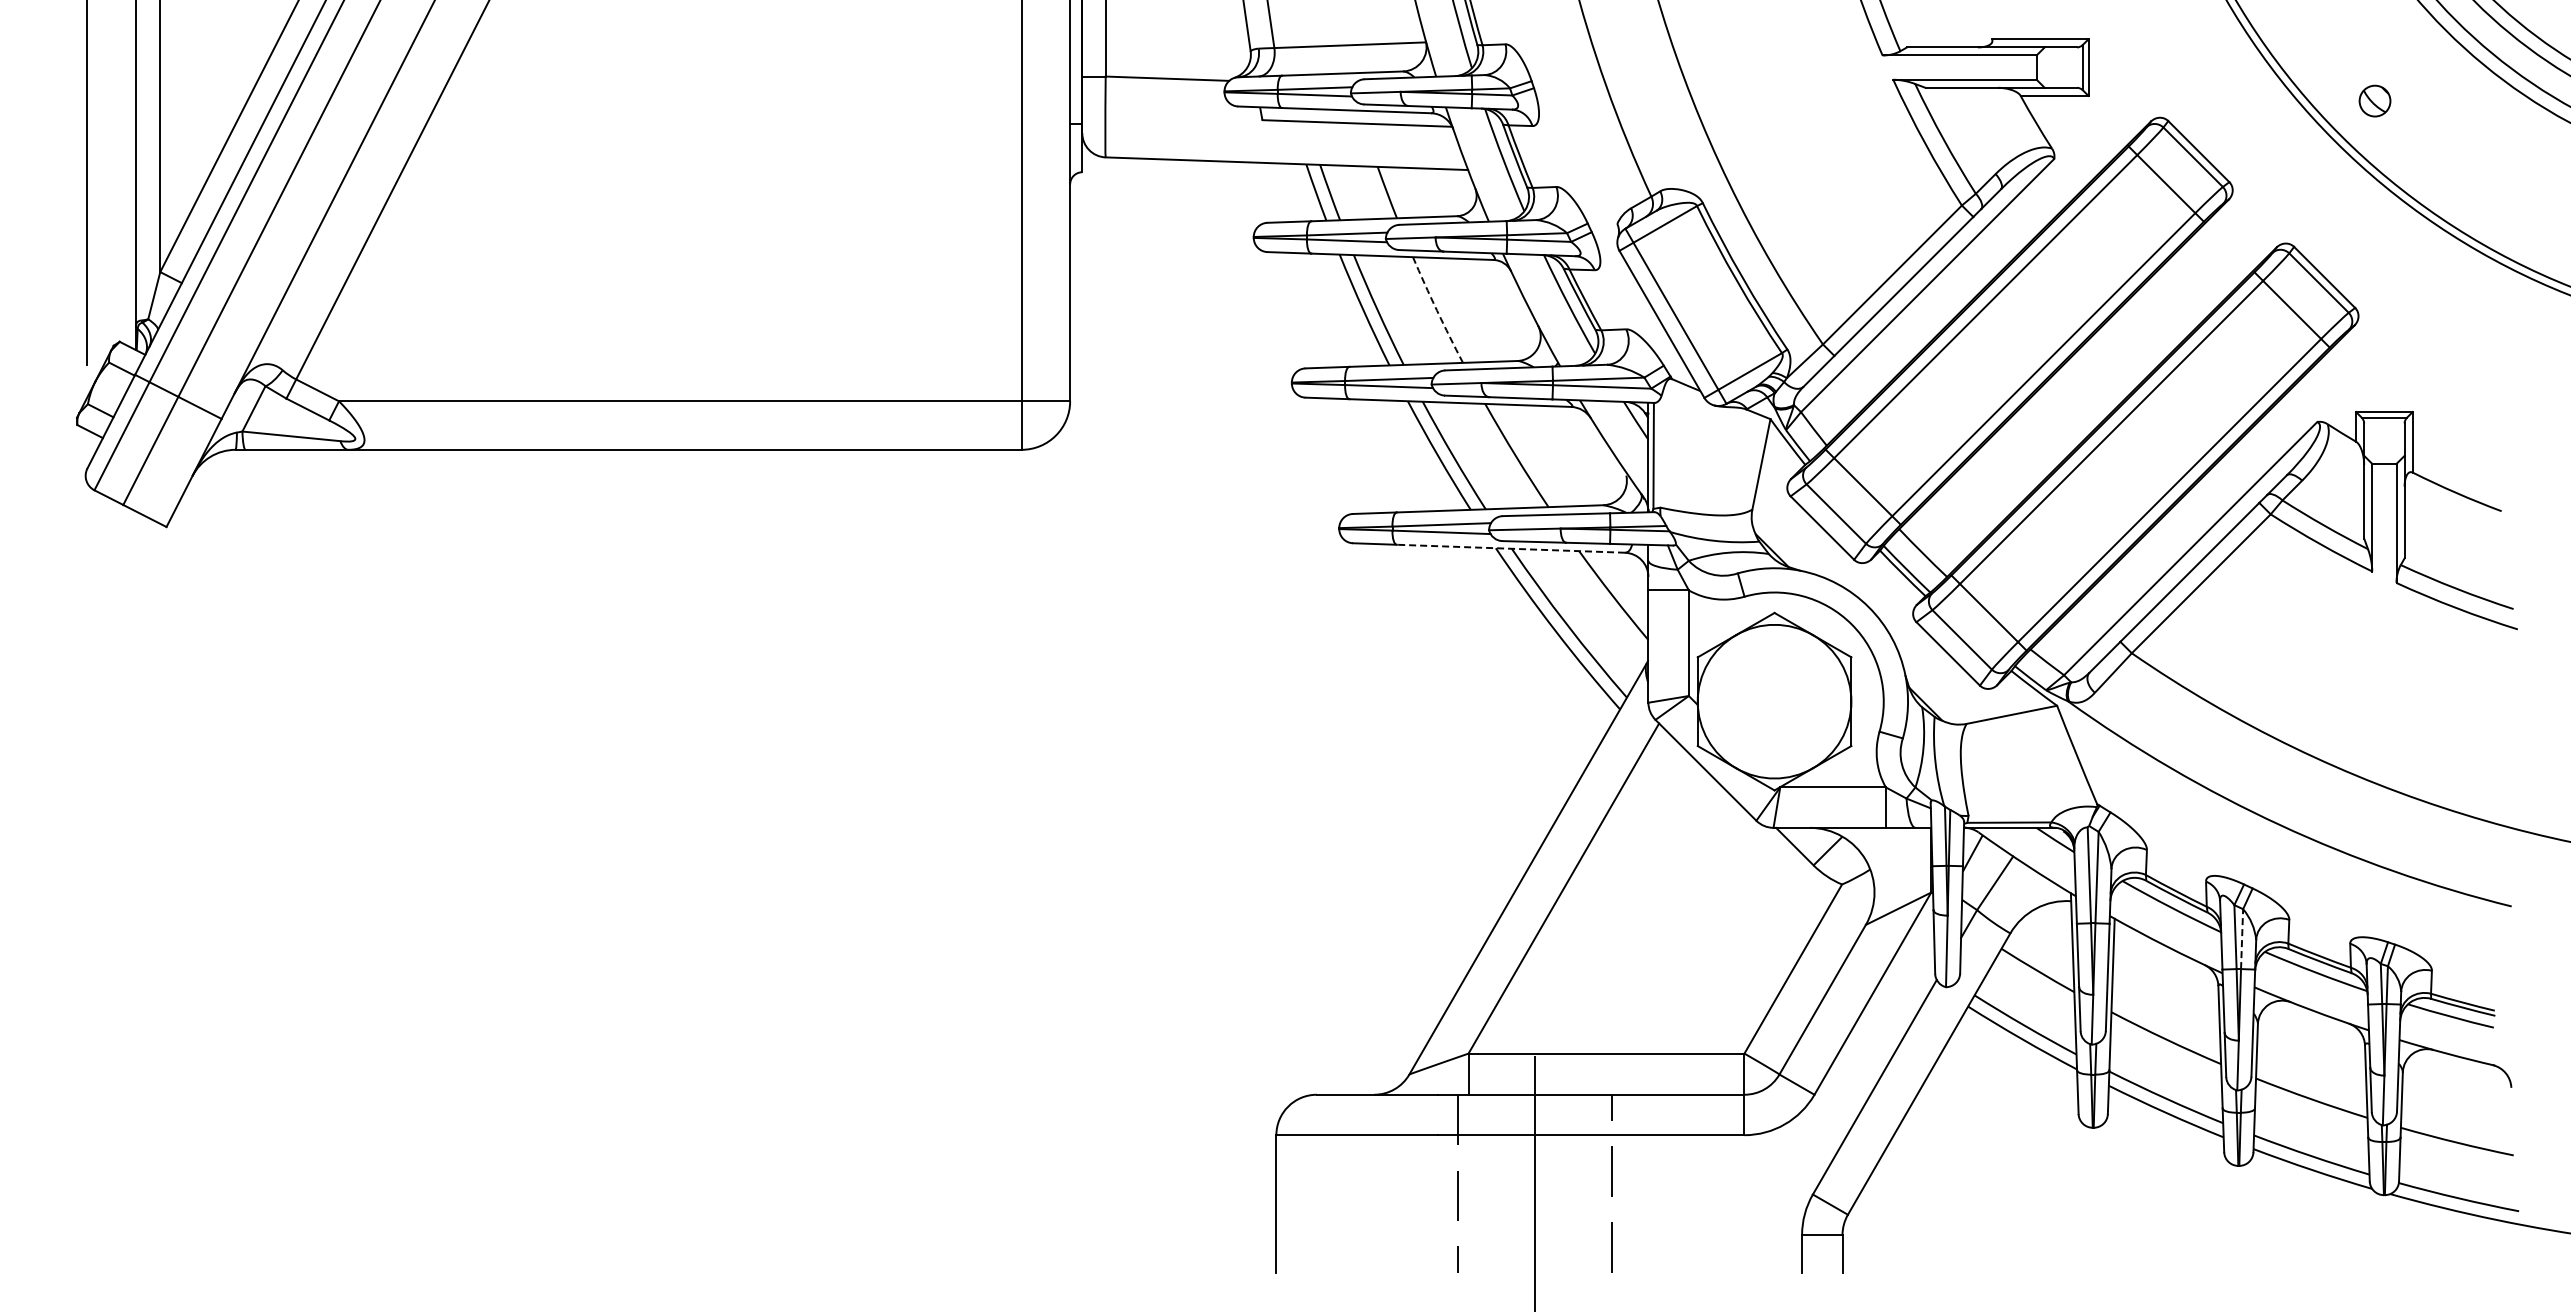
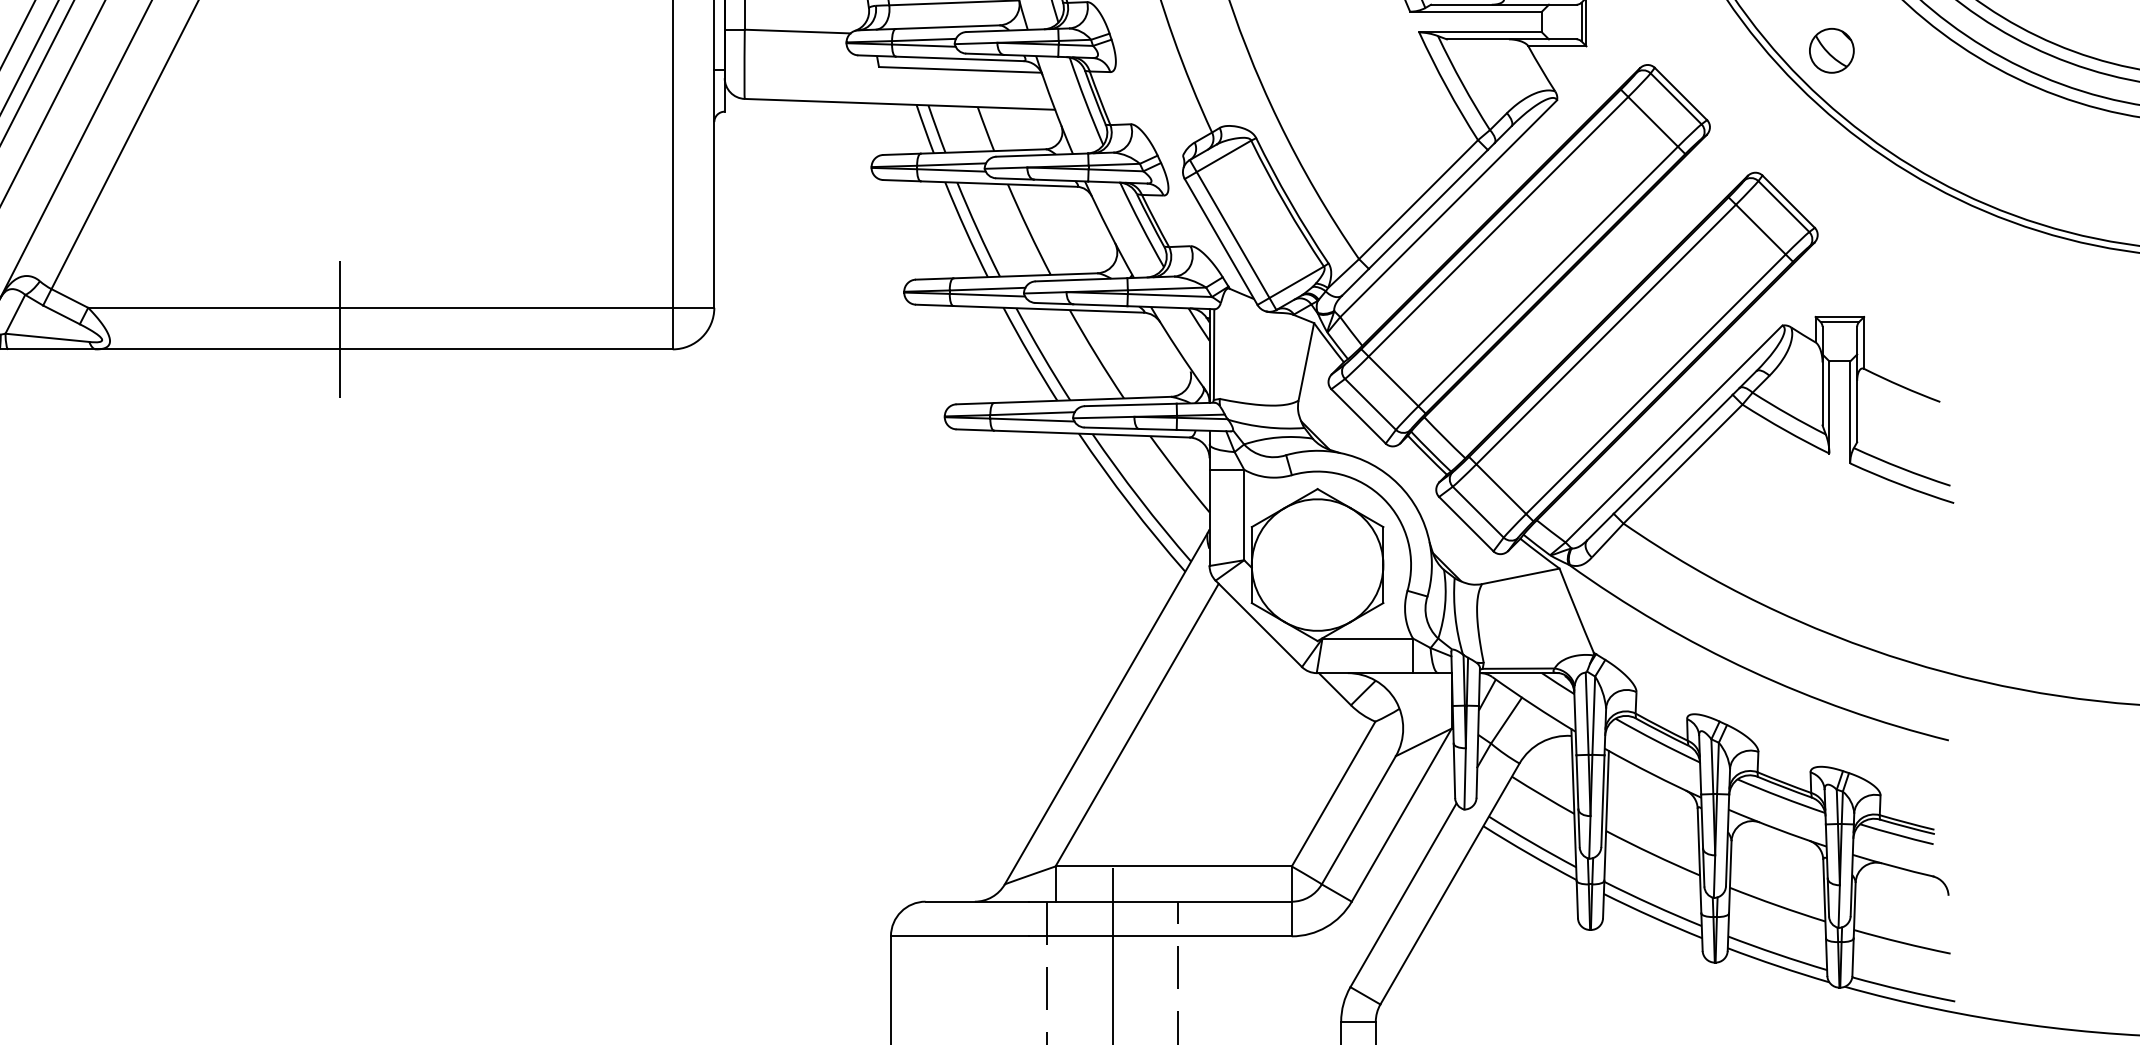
part: (2374, 100) -> (1831, 50), size x1.67
arc: (1437, 310) -> (1028, 230), dashed -> solid
line: (632, 426) -> (339, 329), added
line: (1510, 548) -> (1091, 433), dashed -> solid
line: (2242, 939) -> (1718, 768), dashed -> solid

